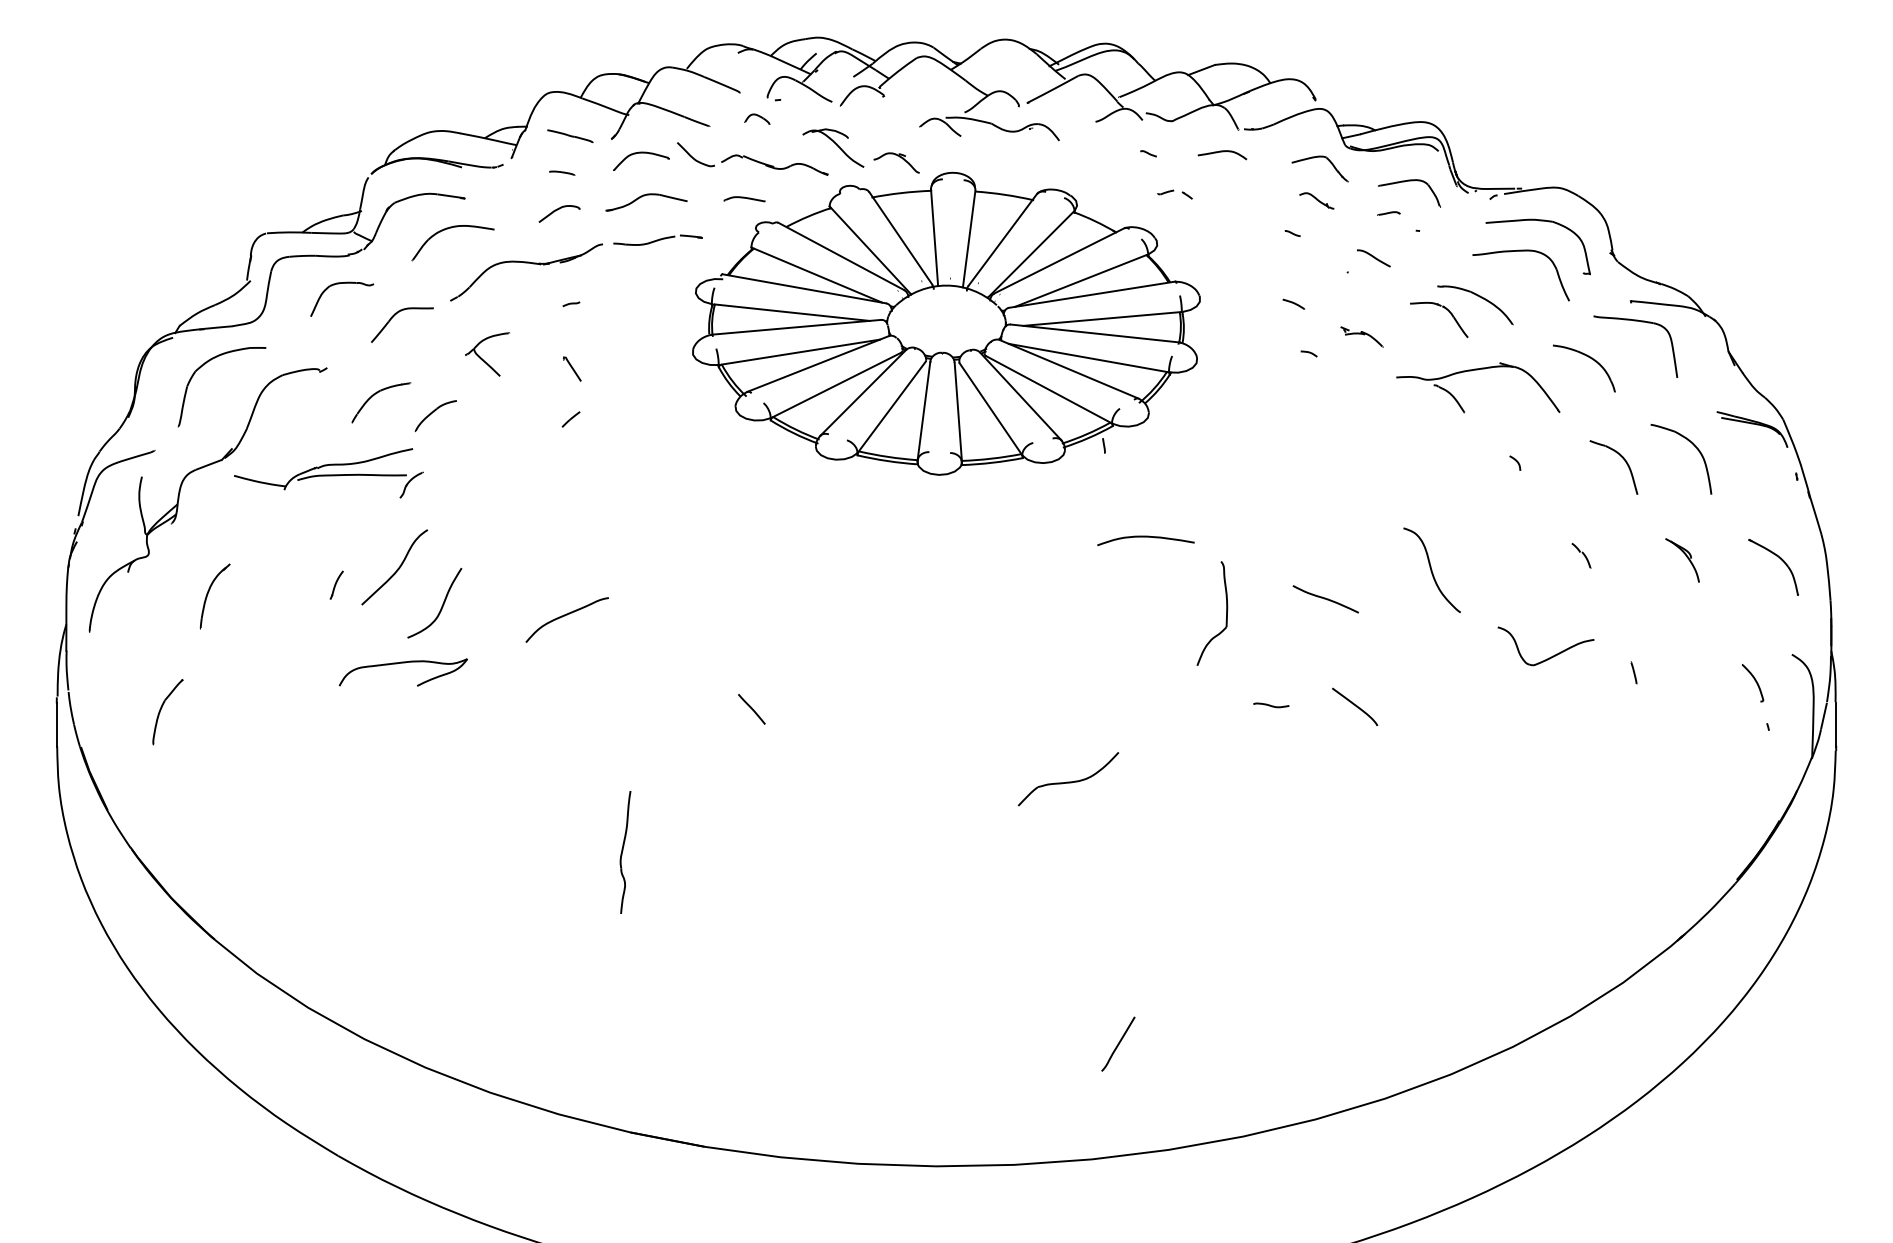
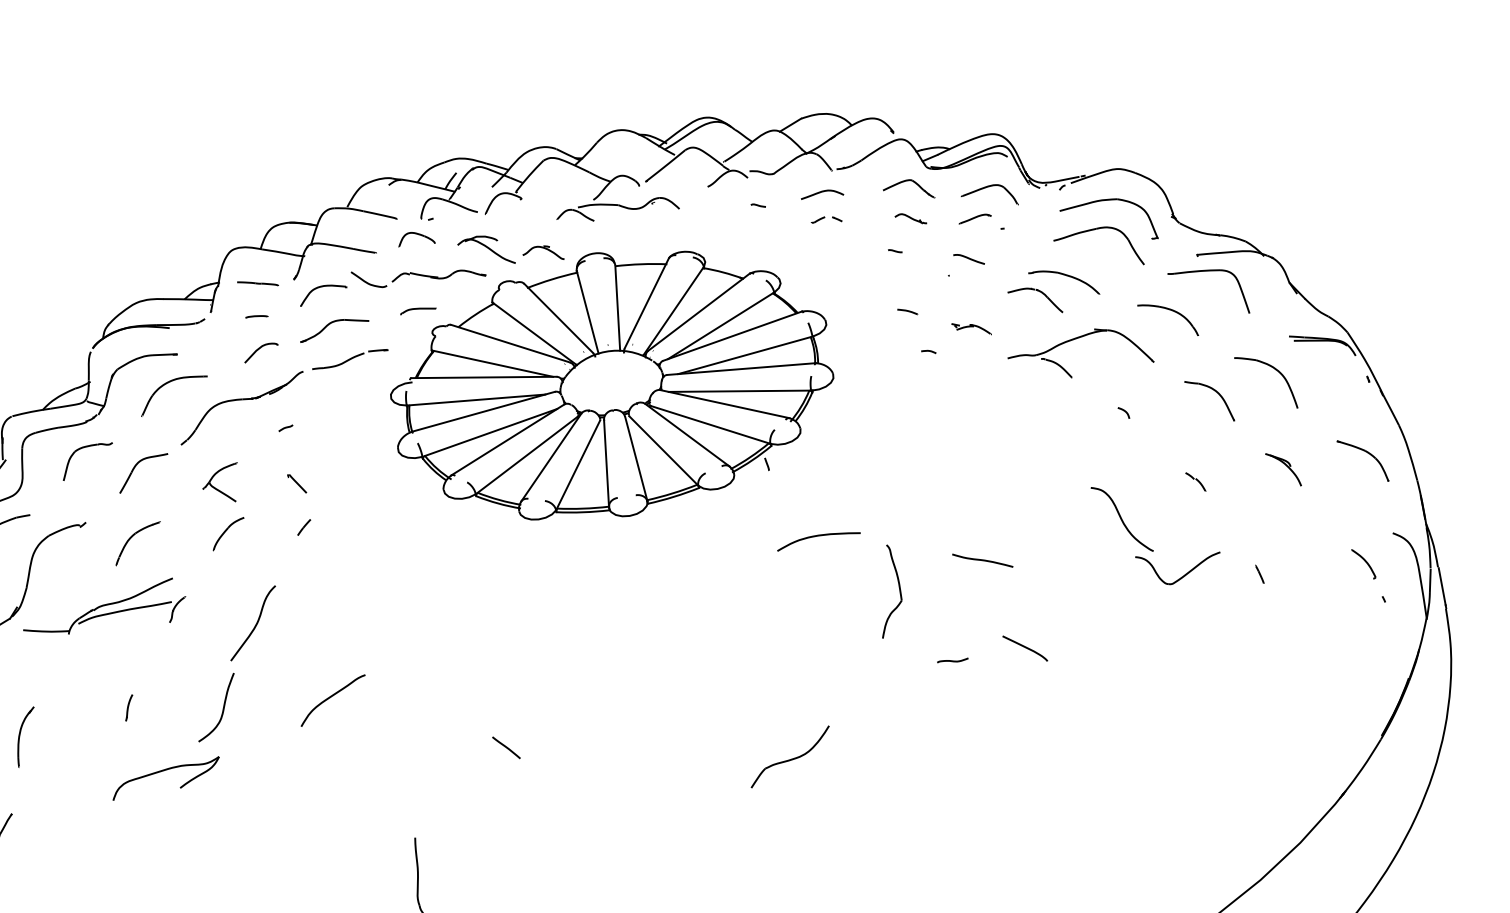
part: (757, 119) -> (416, 239), size x1.67
part: (1174, 194) -> (826, 220), moved
part: (1388, 213) -> (974, 218), size x1.67
part: (435, 415) -> (228, 533), moved
curve: (396, 569) -> (255, 624), moved
curve: (1431, 570) -> (1121, 519), moved
part: (402, 663) -> (163, 771), moved

